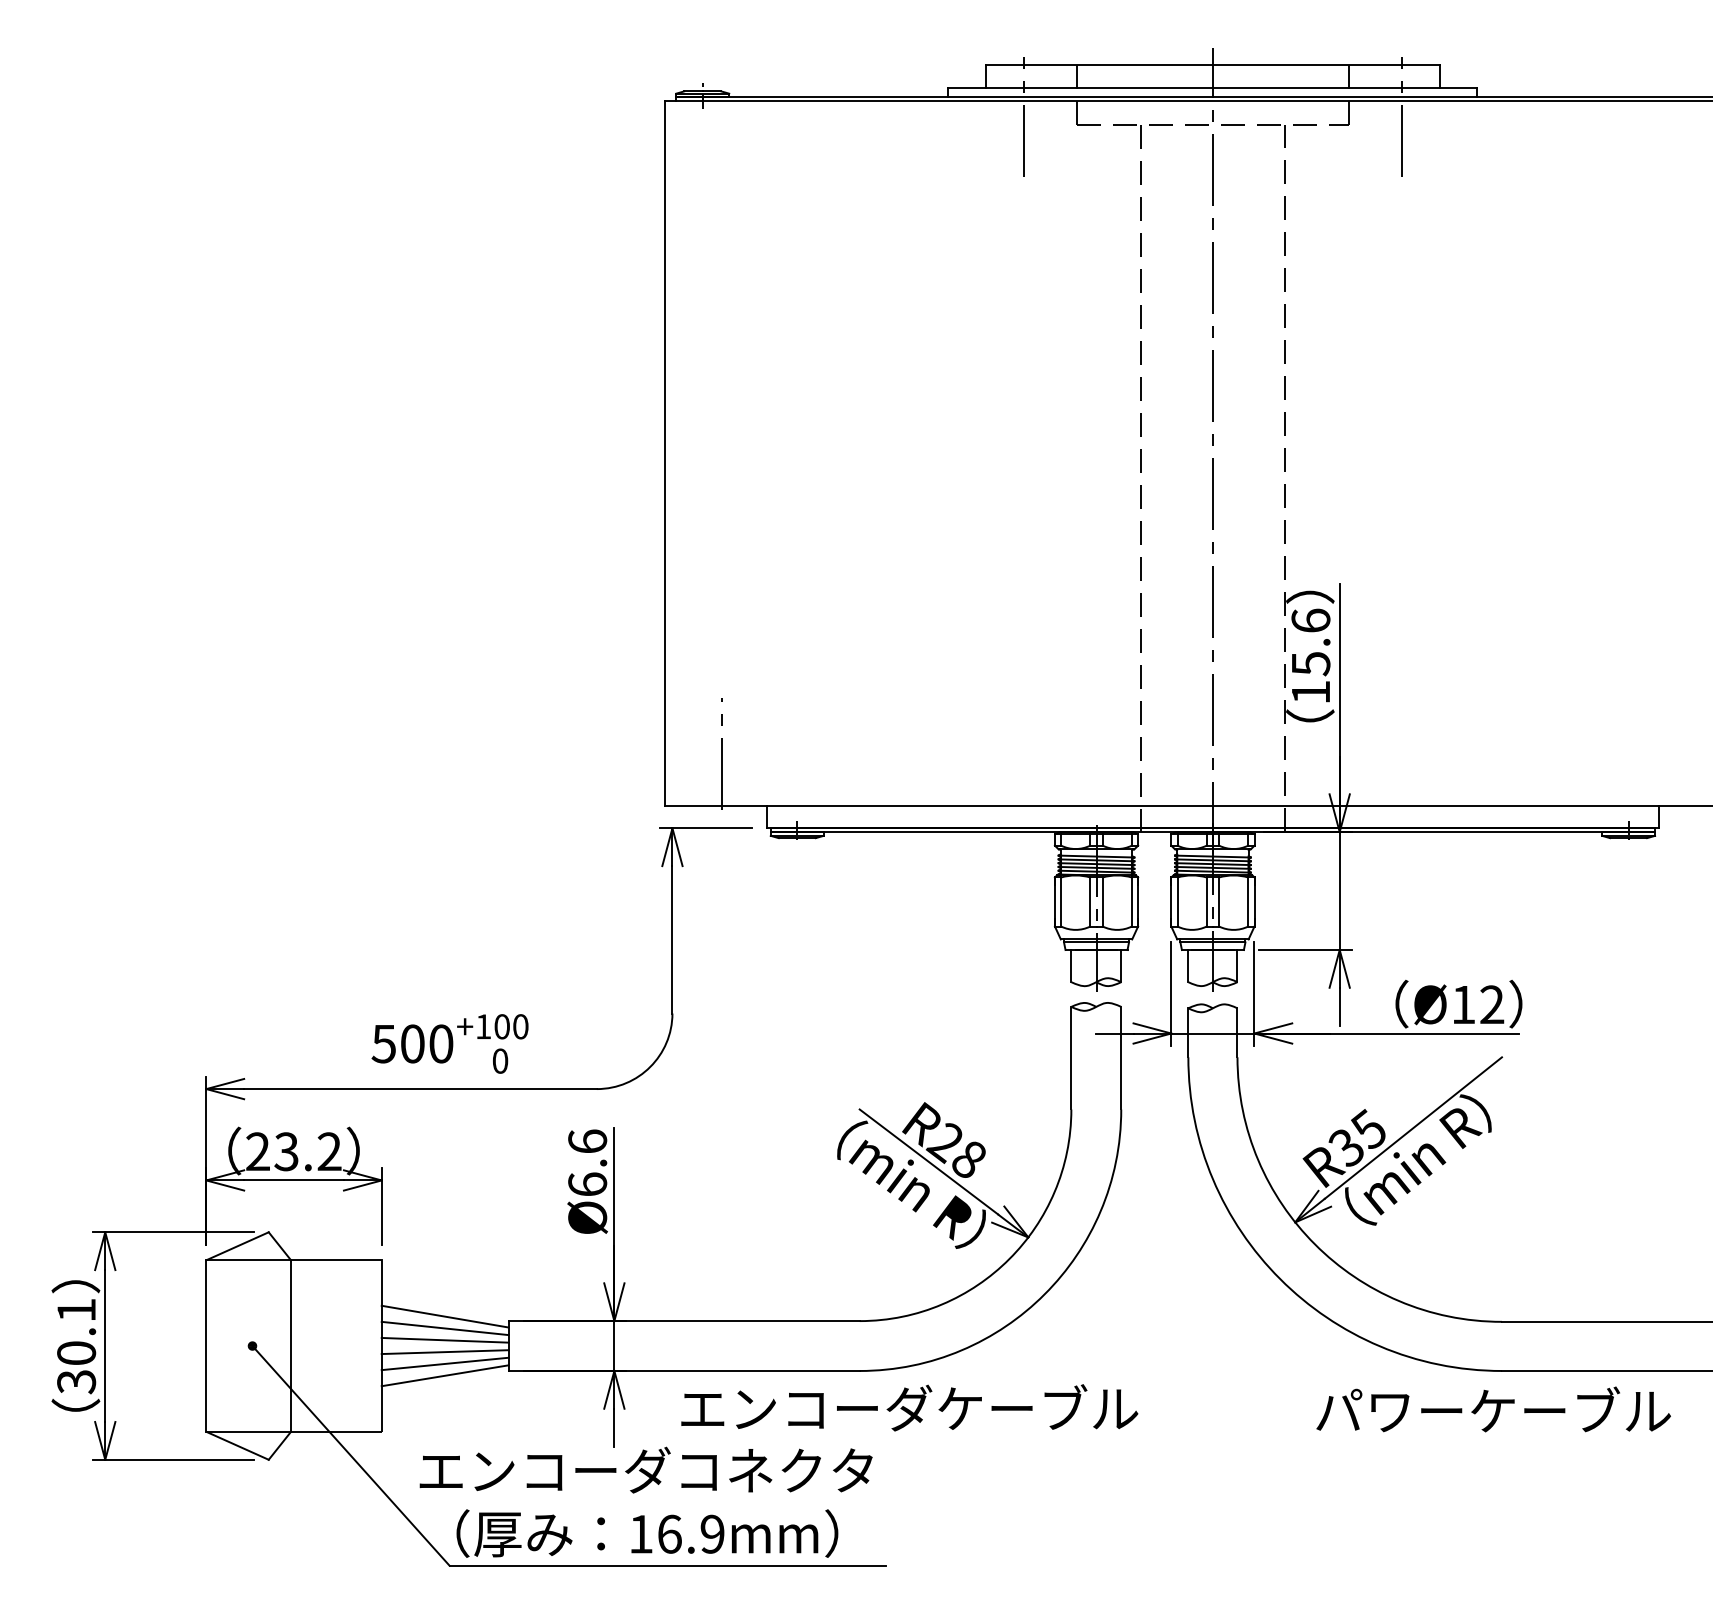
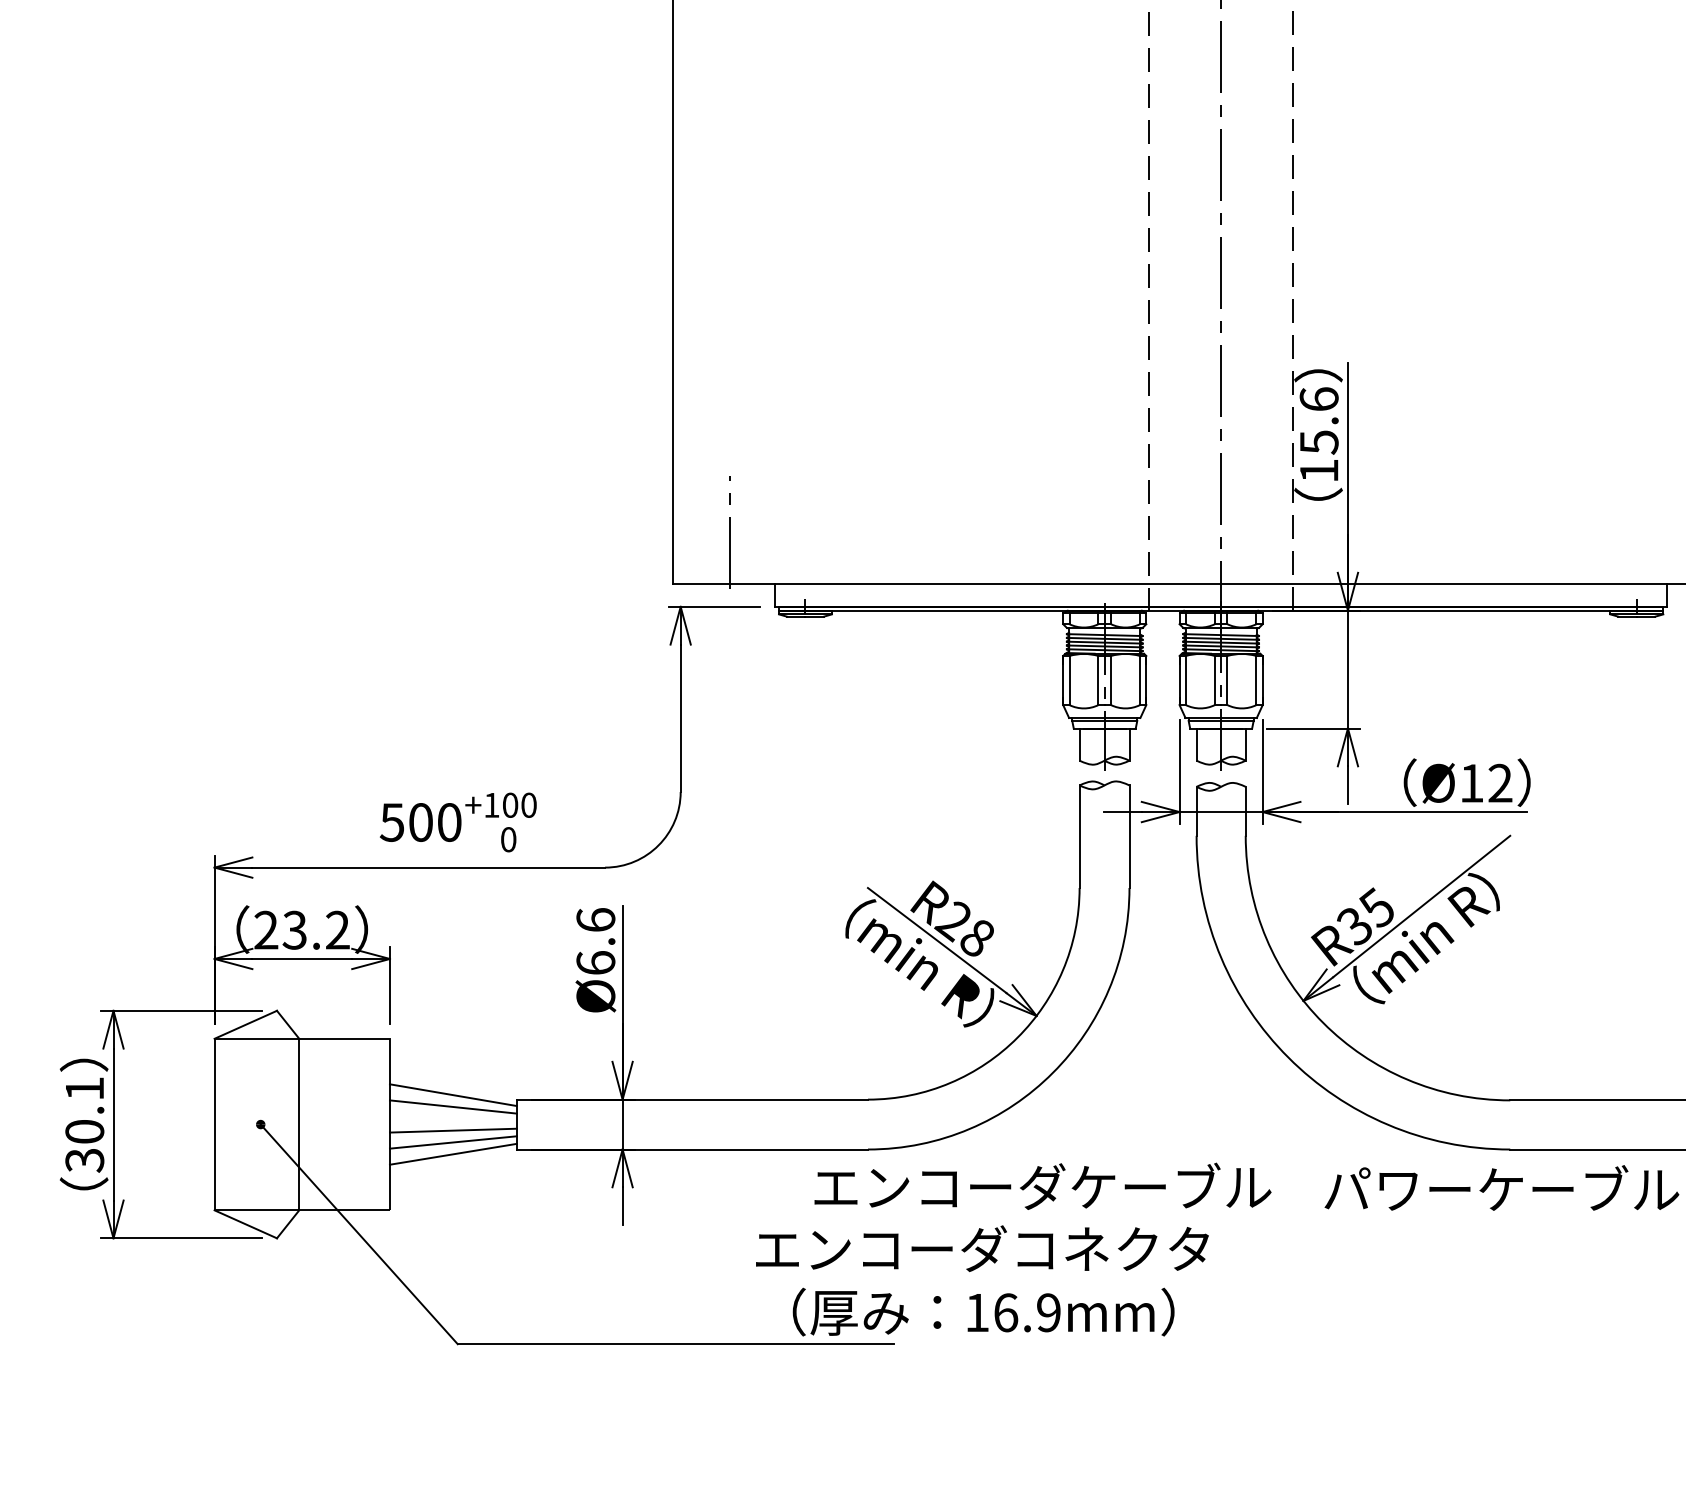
line: (444, 1339) -> (452, 1118), removed
text: (909, 1407) -> (1042, 1186), moved
text: (645, 1501) -> (981, 1280), moved

